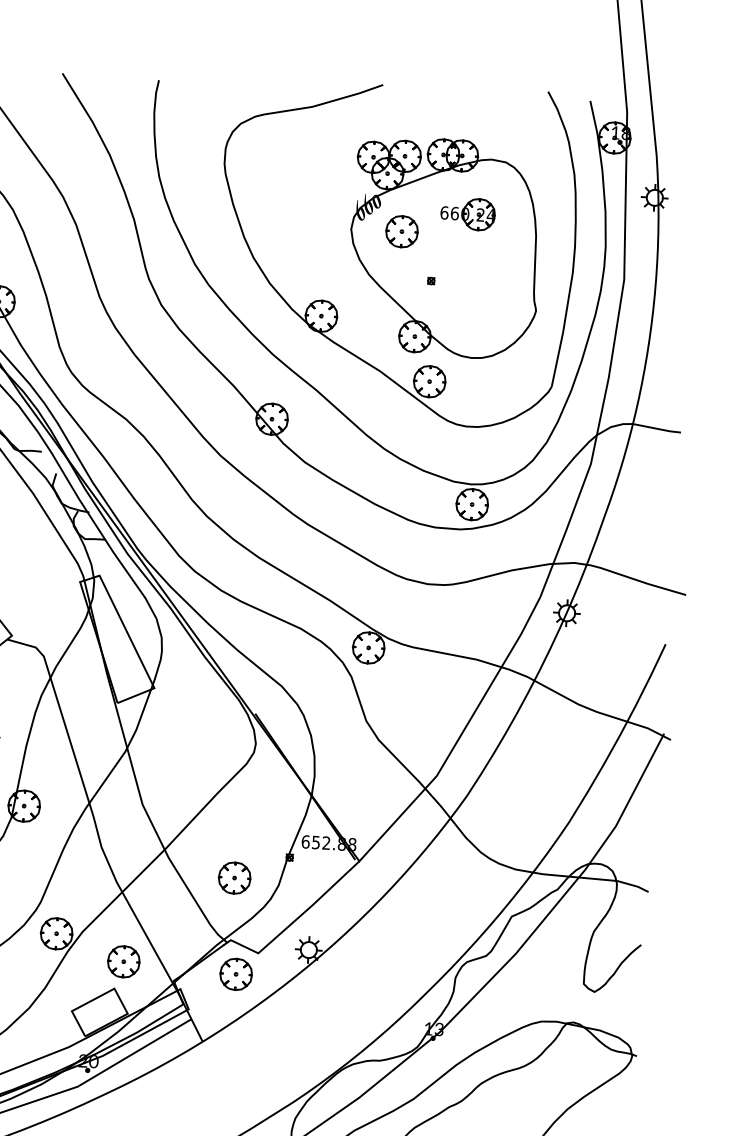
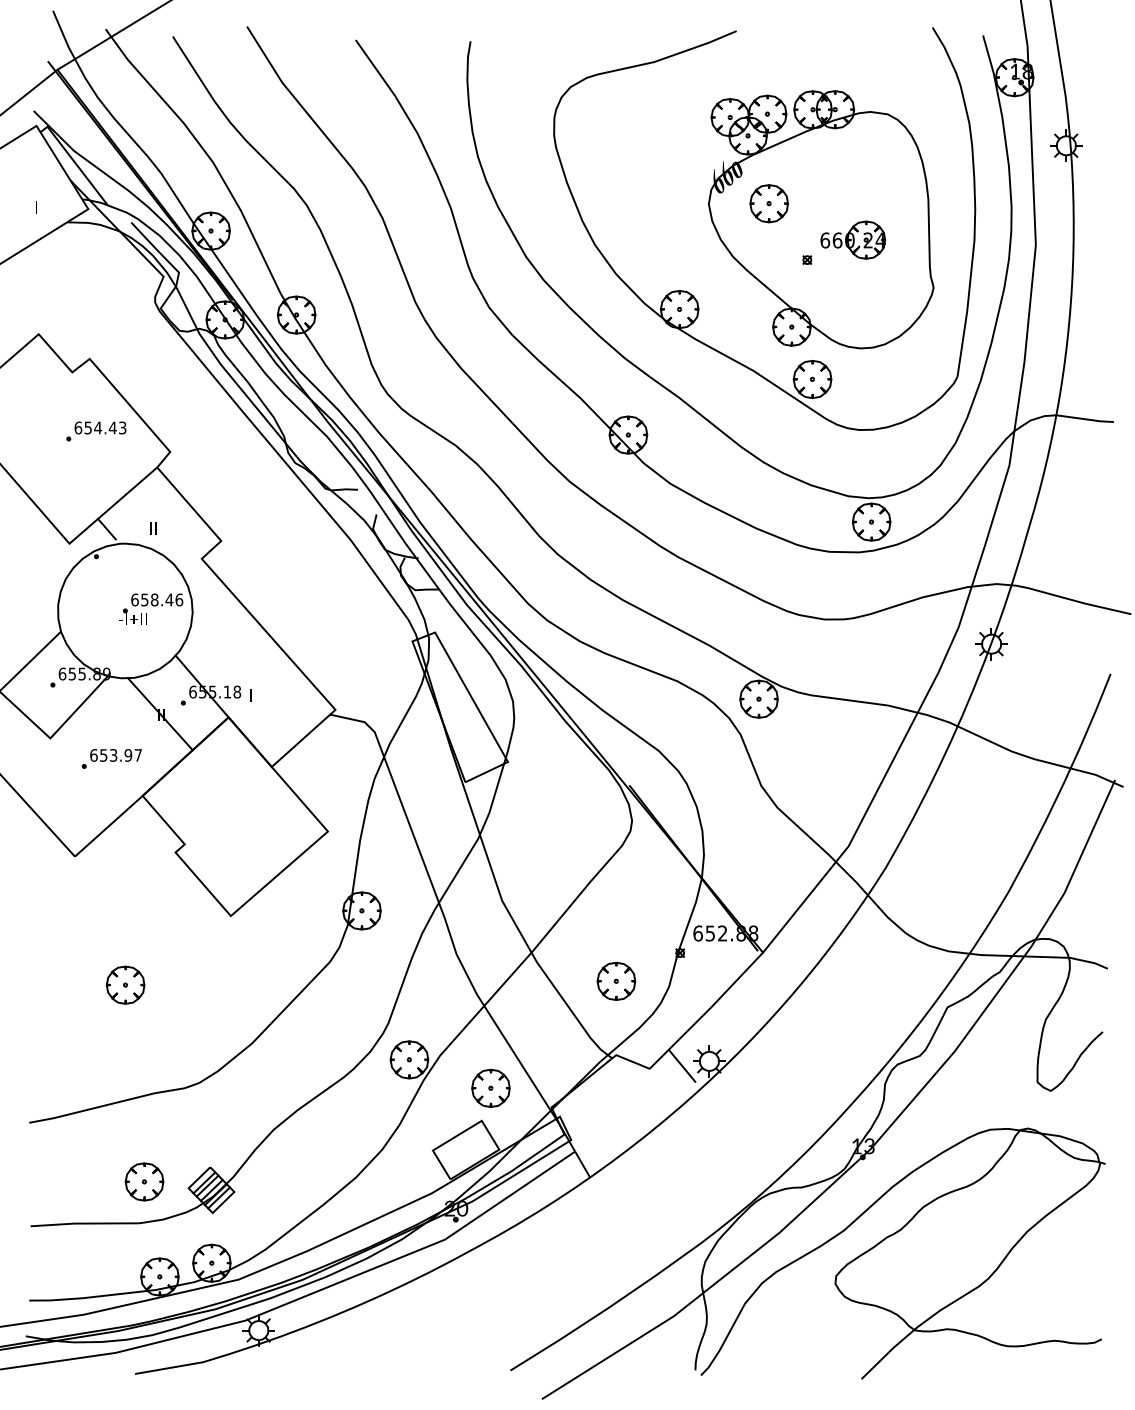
part: (467, 213) -> (852, 239), moved
line: (287, 954) -> (684, 1068), added
part: (235, 973) -> (624, 1094), removed

